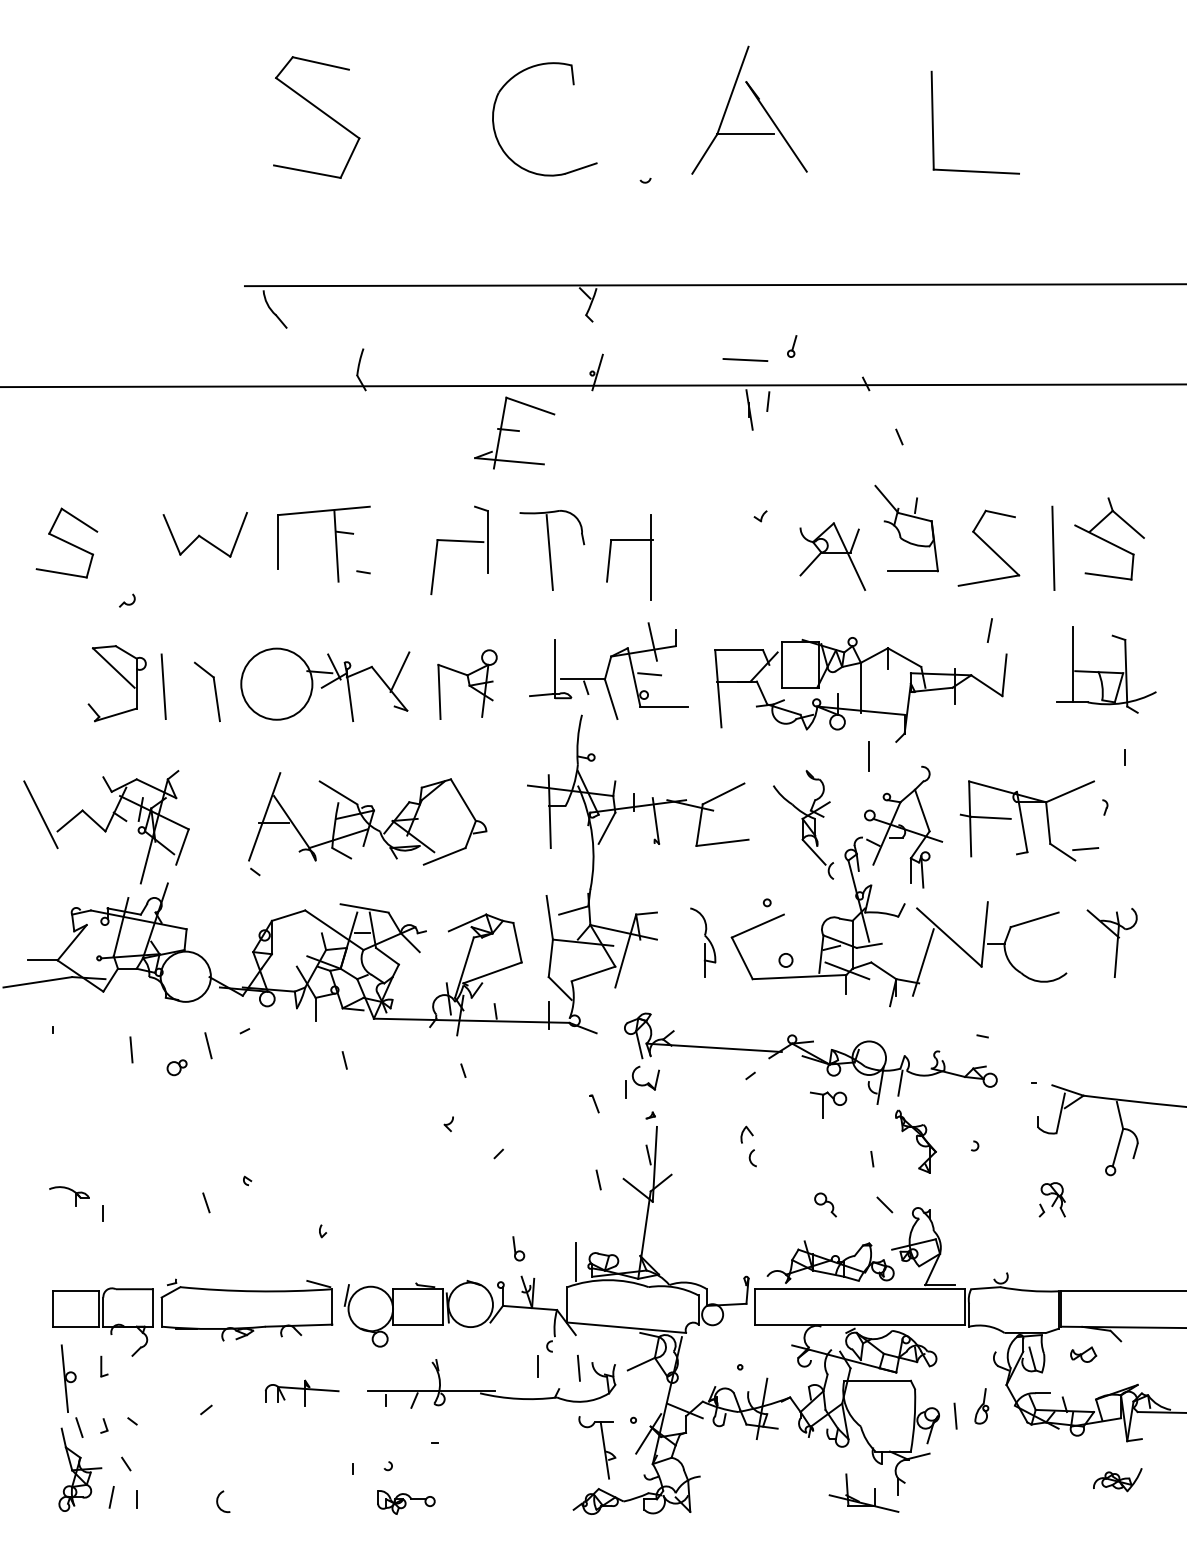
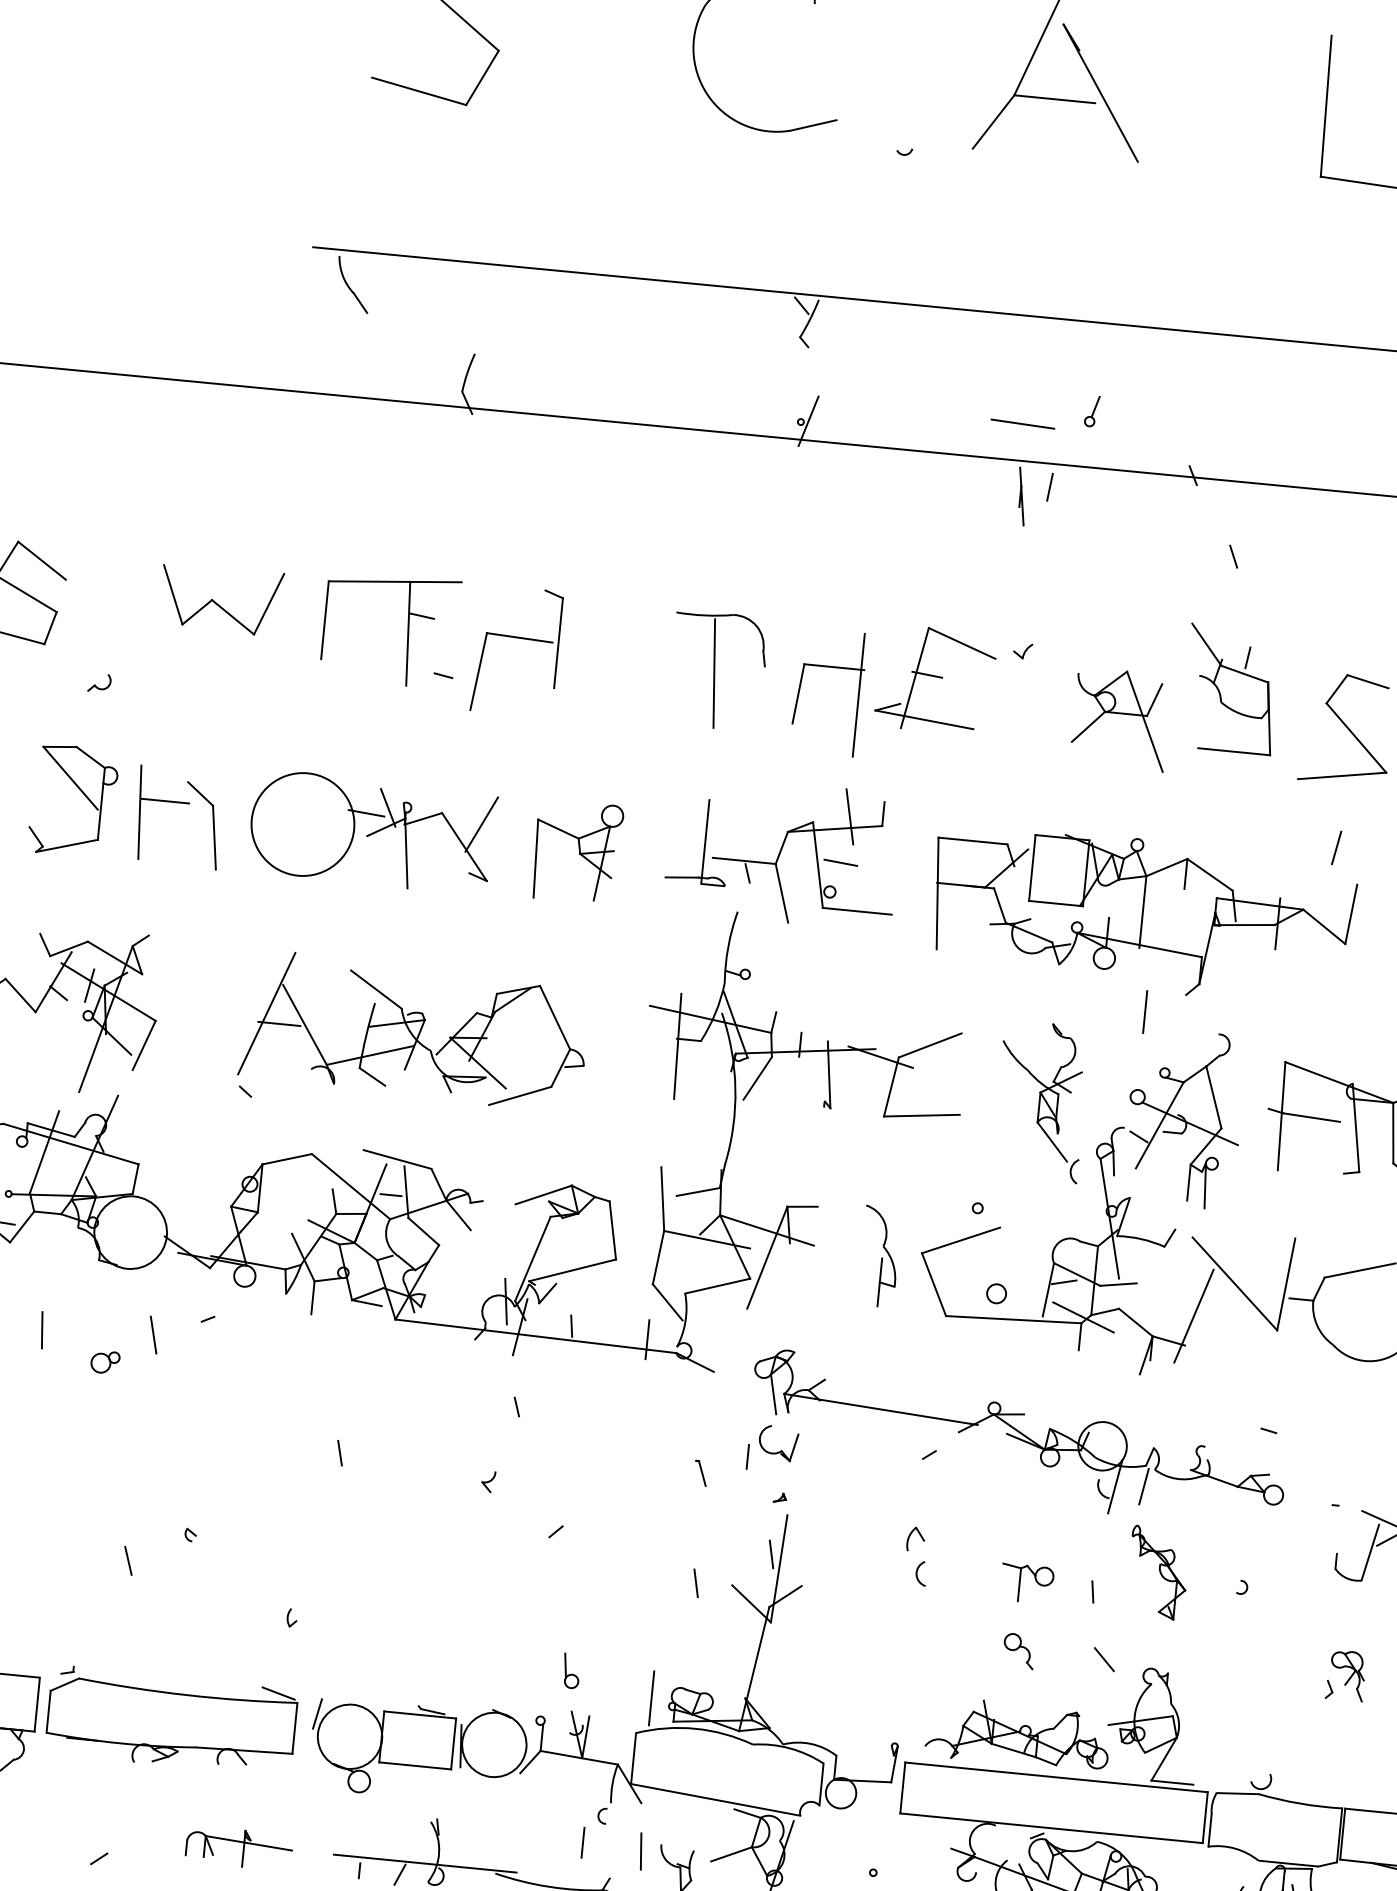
part: (514, 432) -> (935, 679), moved
part: (462, 542) -> (522, 640), moved
line: (180, 677) -> (165, 801), added
line: (344, 1060) -> (339, 1453), moved
part: (828, 1104) -> (1027, 1583), moved

